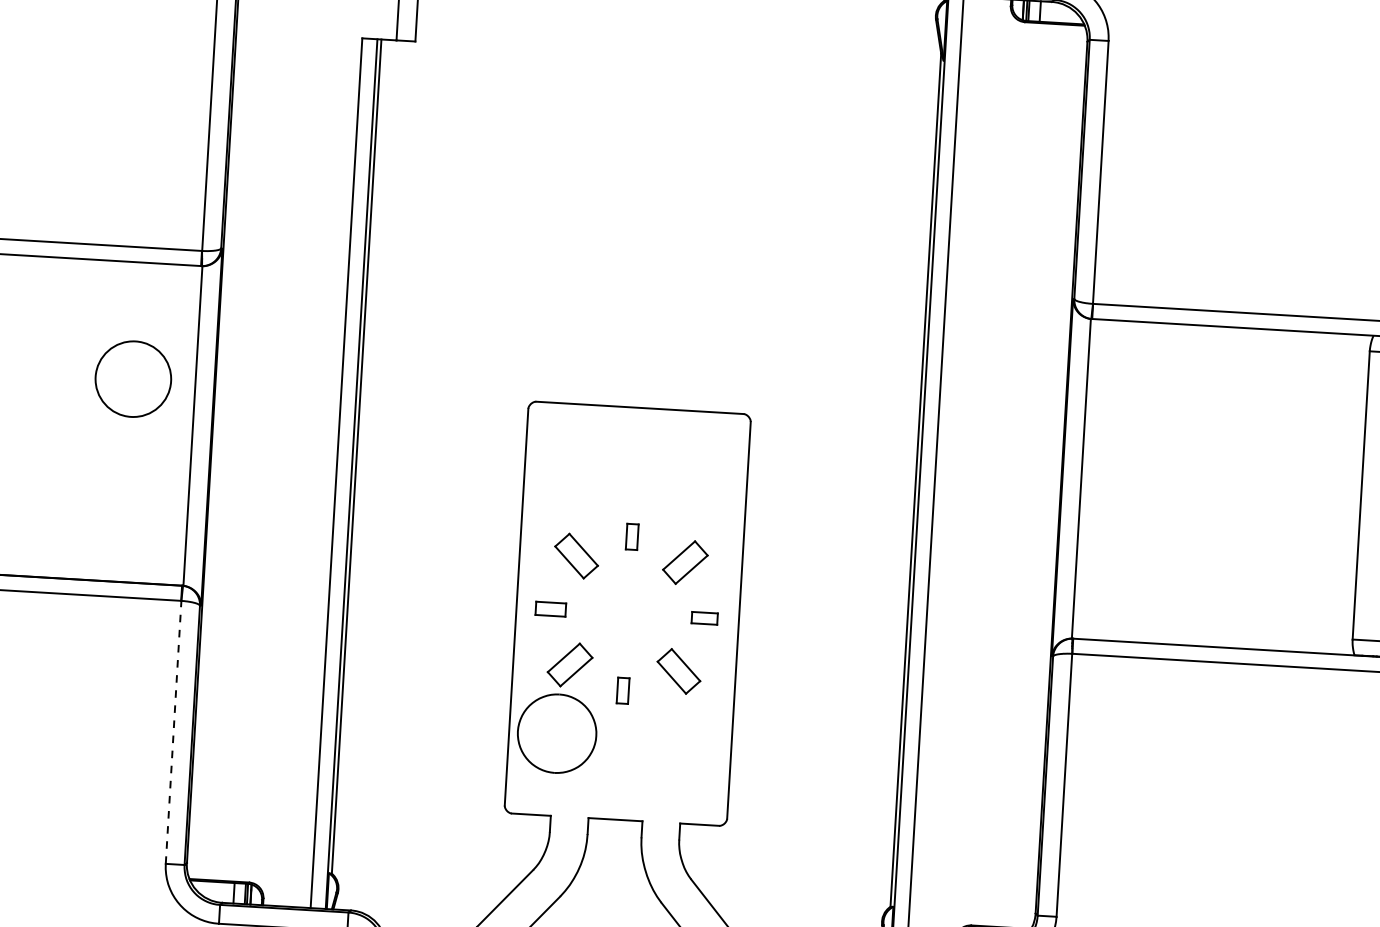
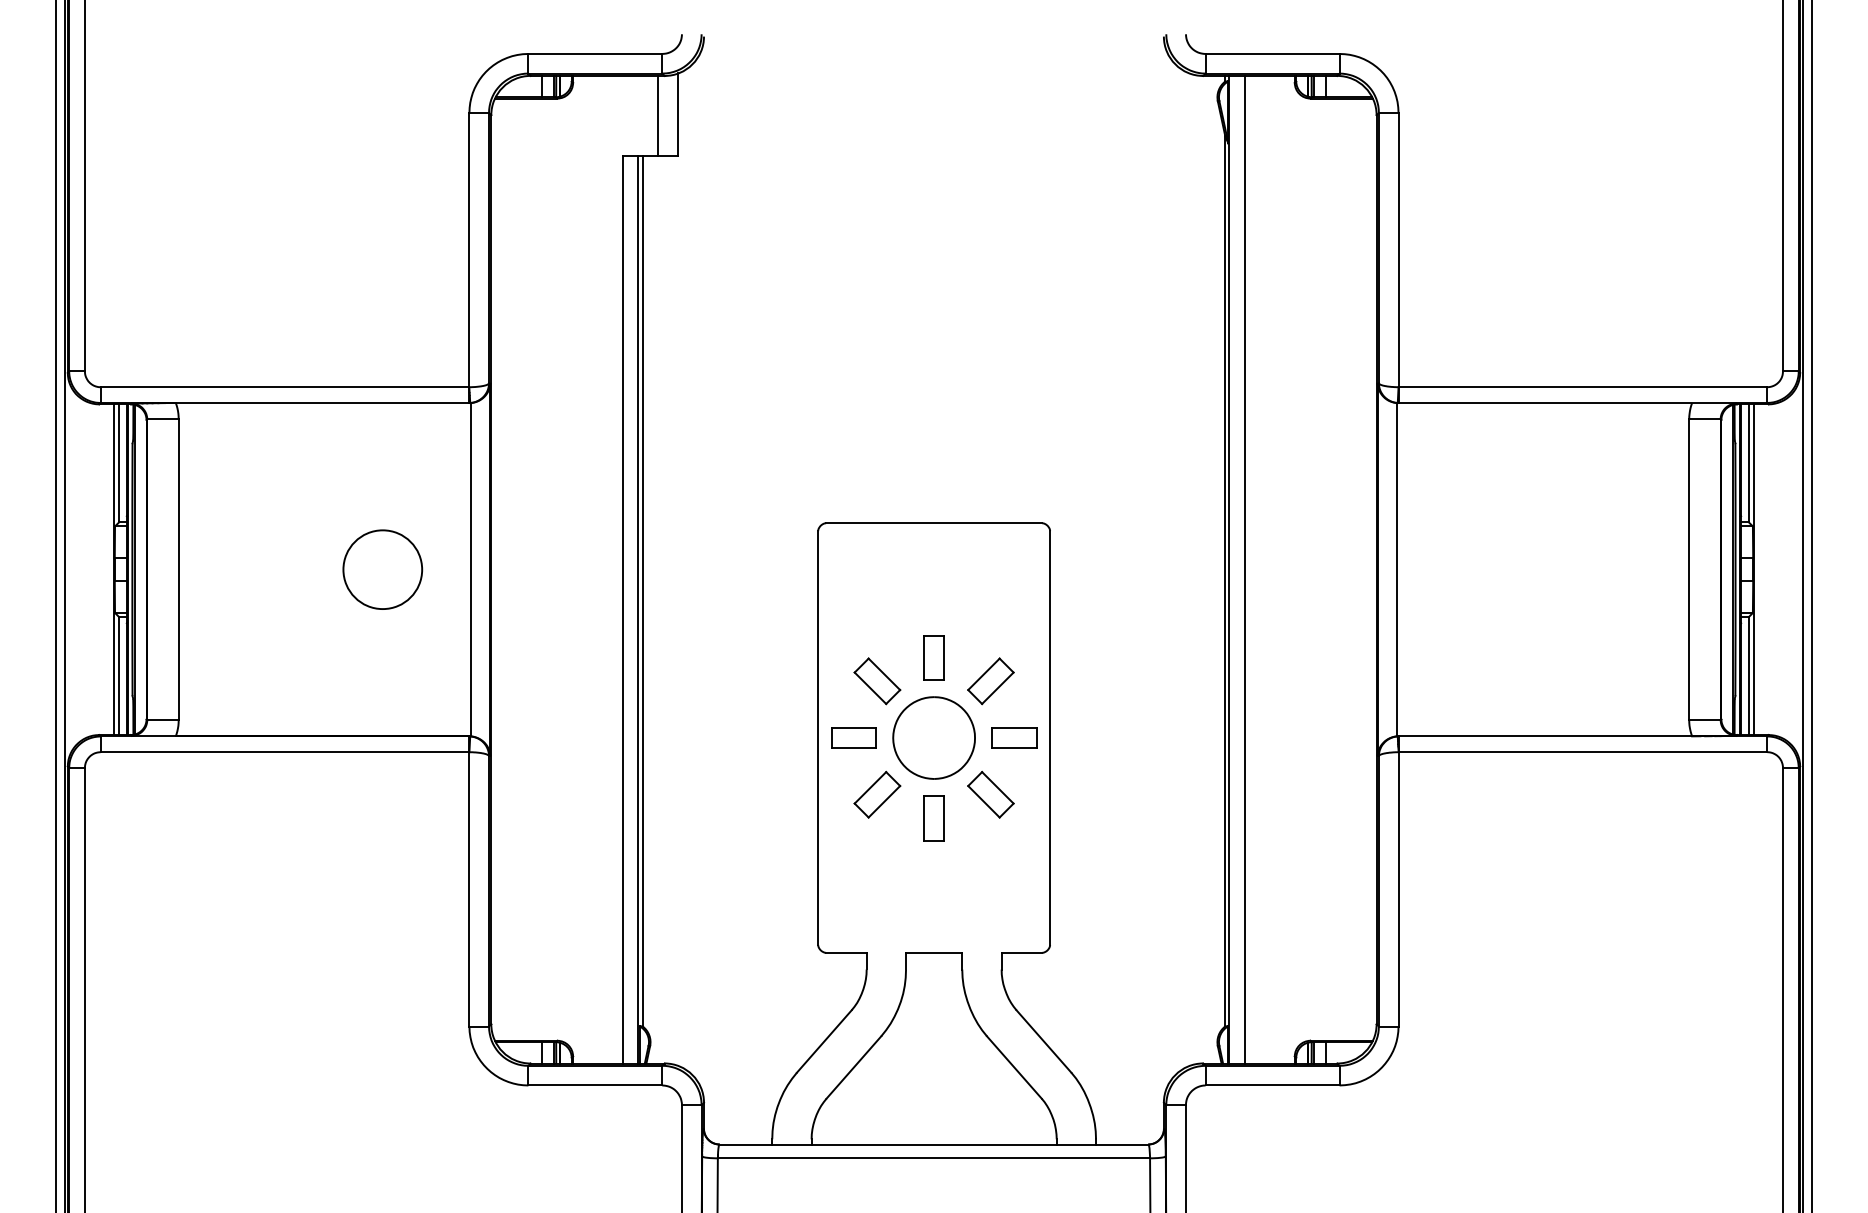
circle: (133, 378) -> (382, 569), moved
part: (631, 536) -> (933, 657), size x1.67
part: (550, 608) -> (853, 737), size x1.43
part: (704, 617) -> (1014, 737), size x1.67
part: (622, 690) -> (933, 818), size x1.67
line: (173, 731) -> (469, 888), dashed -> solid
part: (556, 733) -> (933, 737), moved

